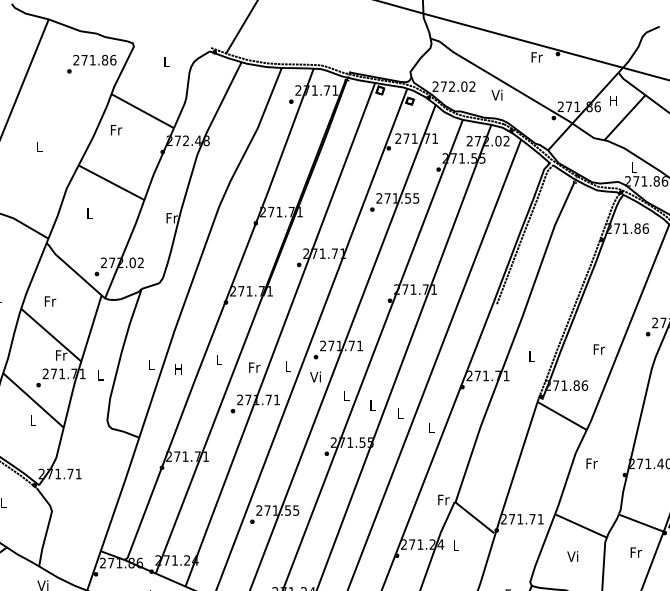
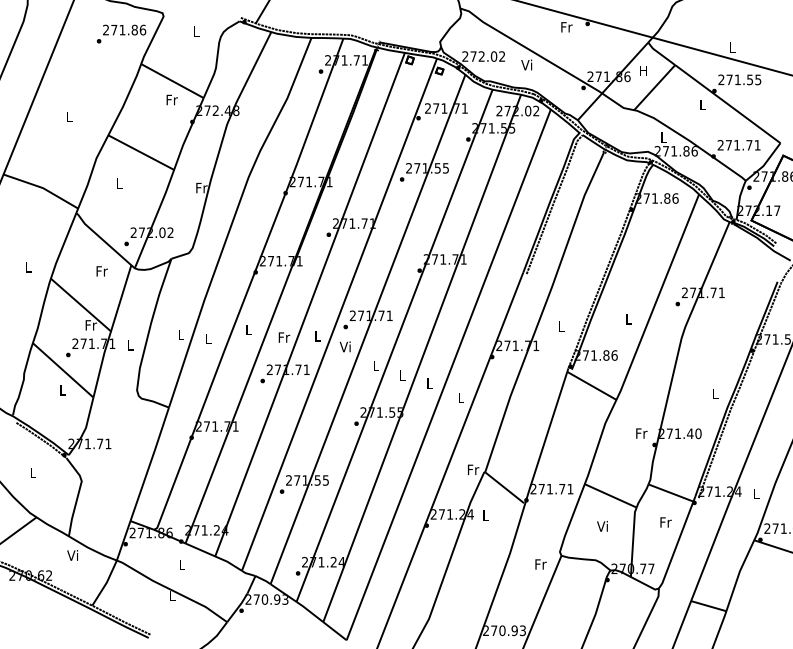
text: (115, 129) -> (171, 99), moved
text: (49, 301) -> (101, 271), moved
text: (598, 349) -> (628, 319), Fr -> L
text: (178, 368) -> (208, 338), H -> L
text: (591, 463) -> (641, 433), moved

